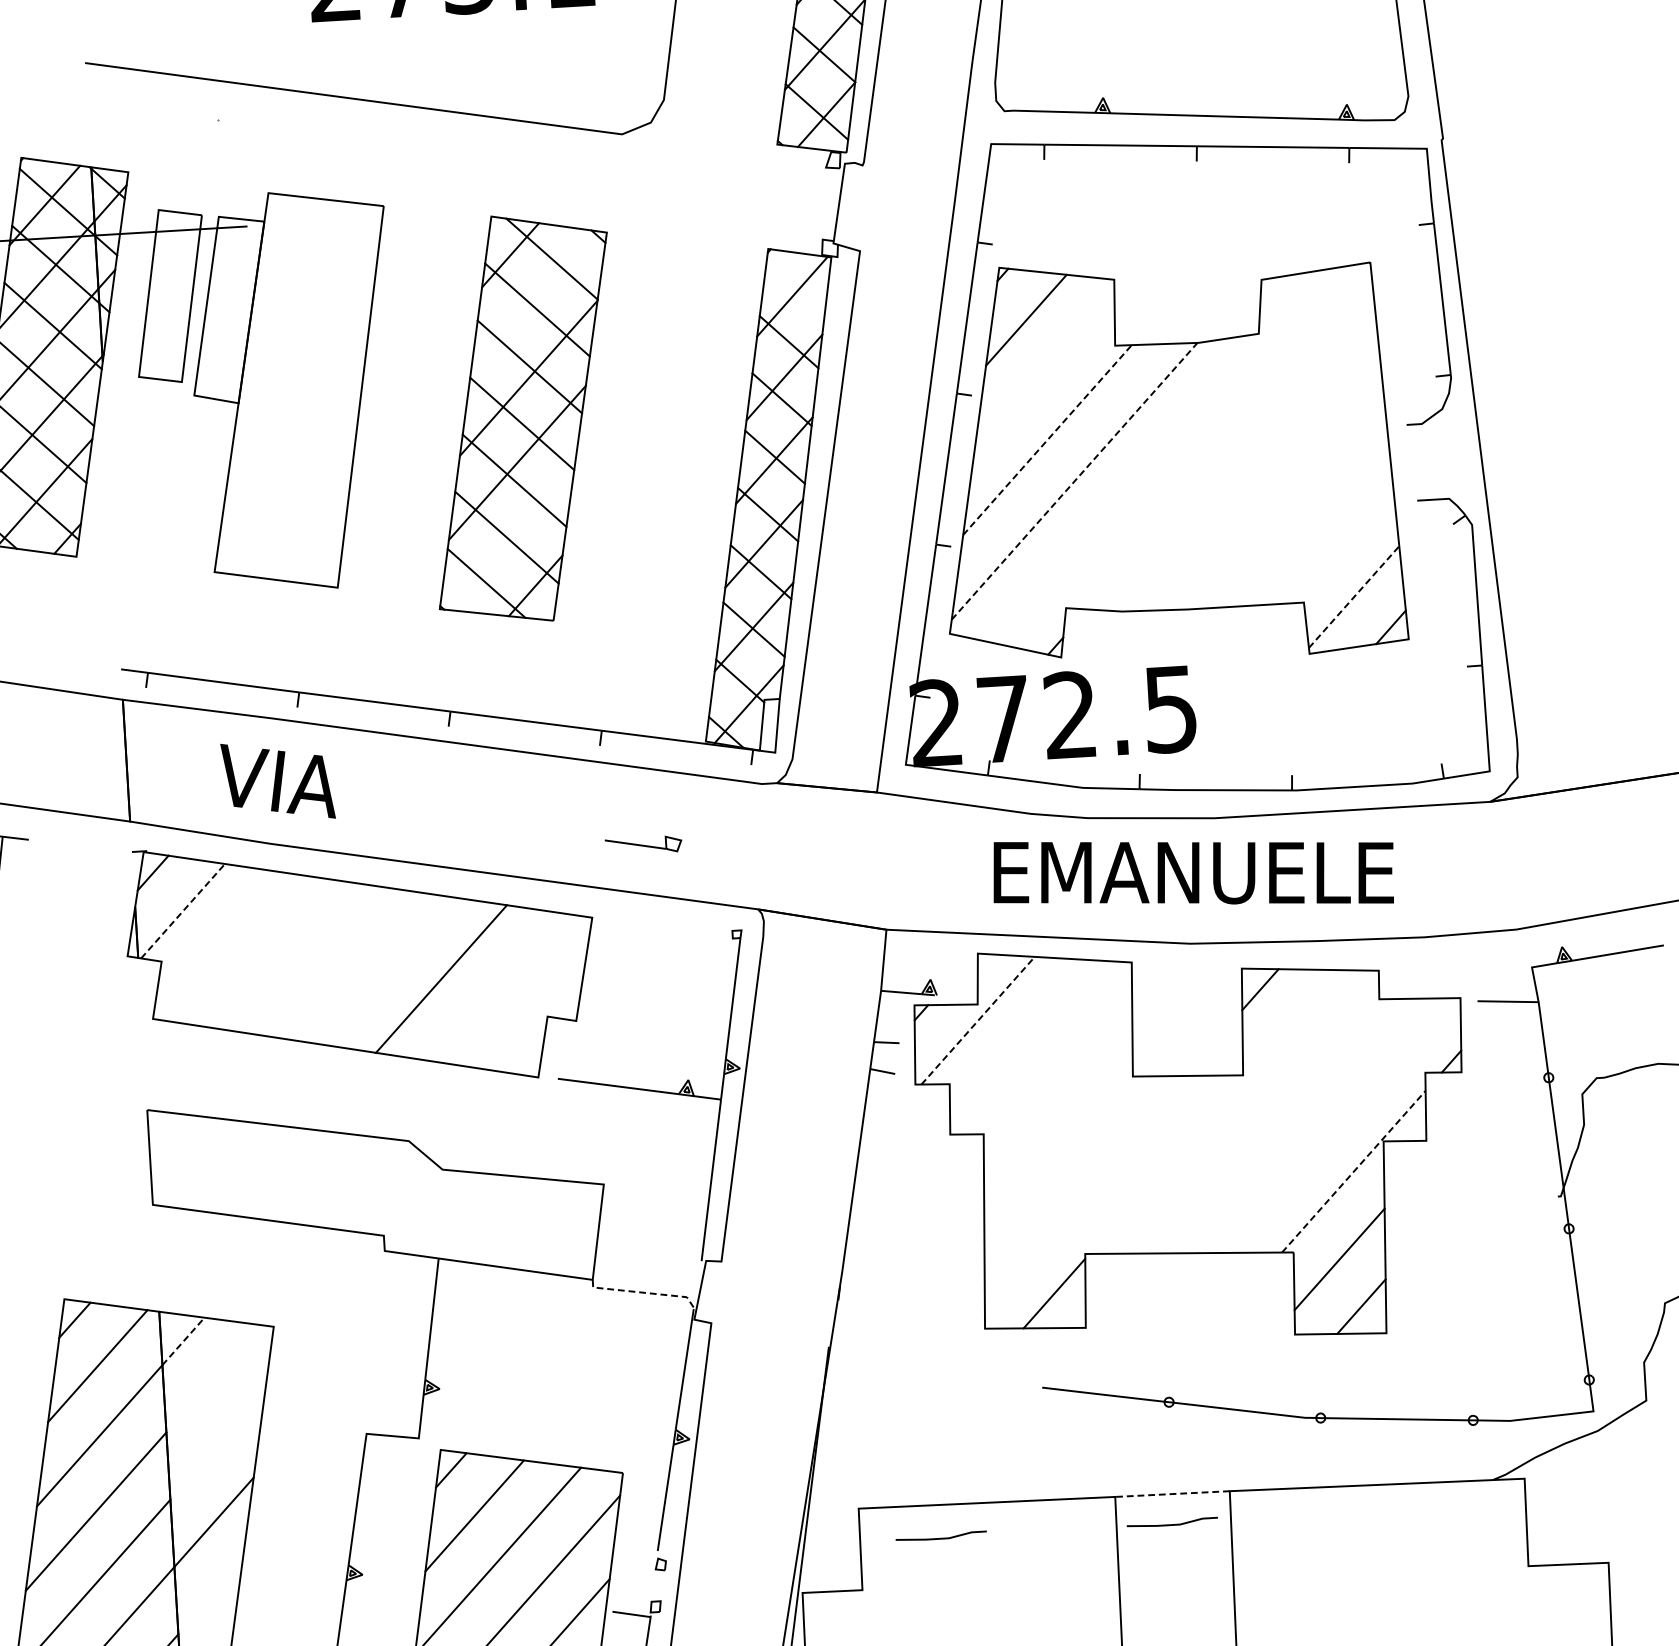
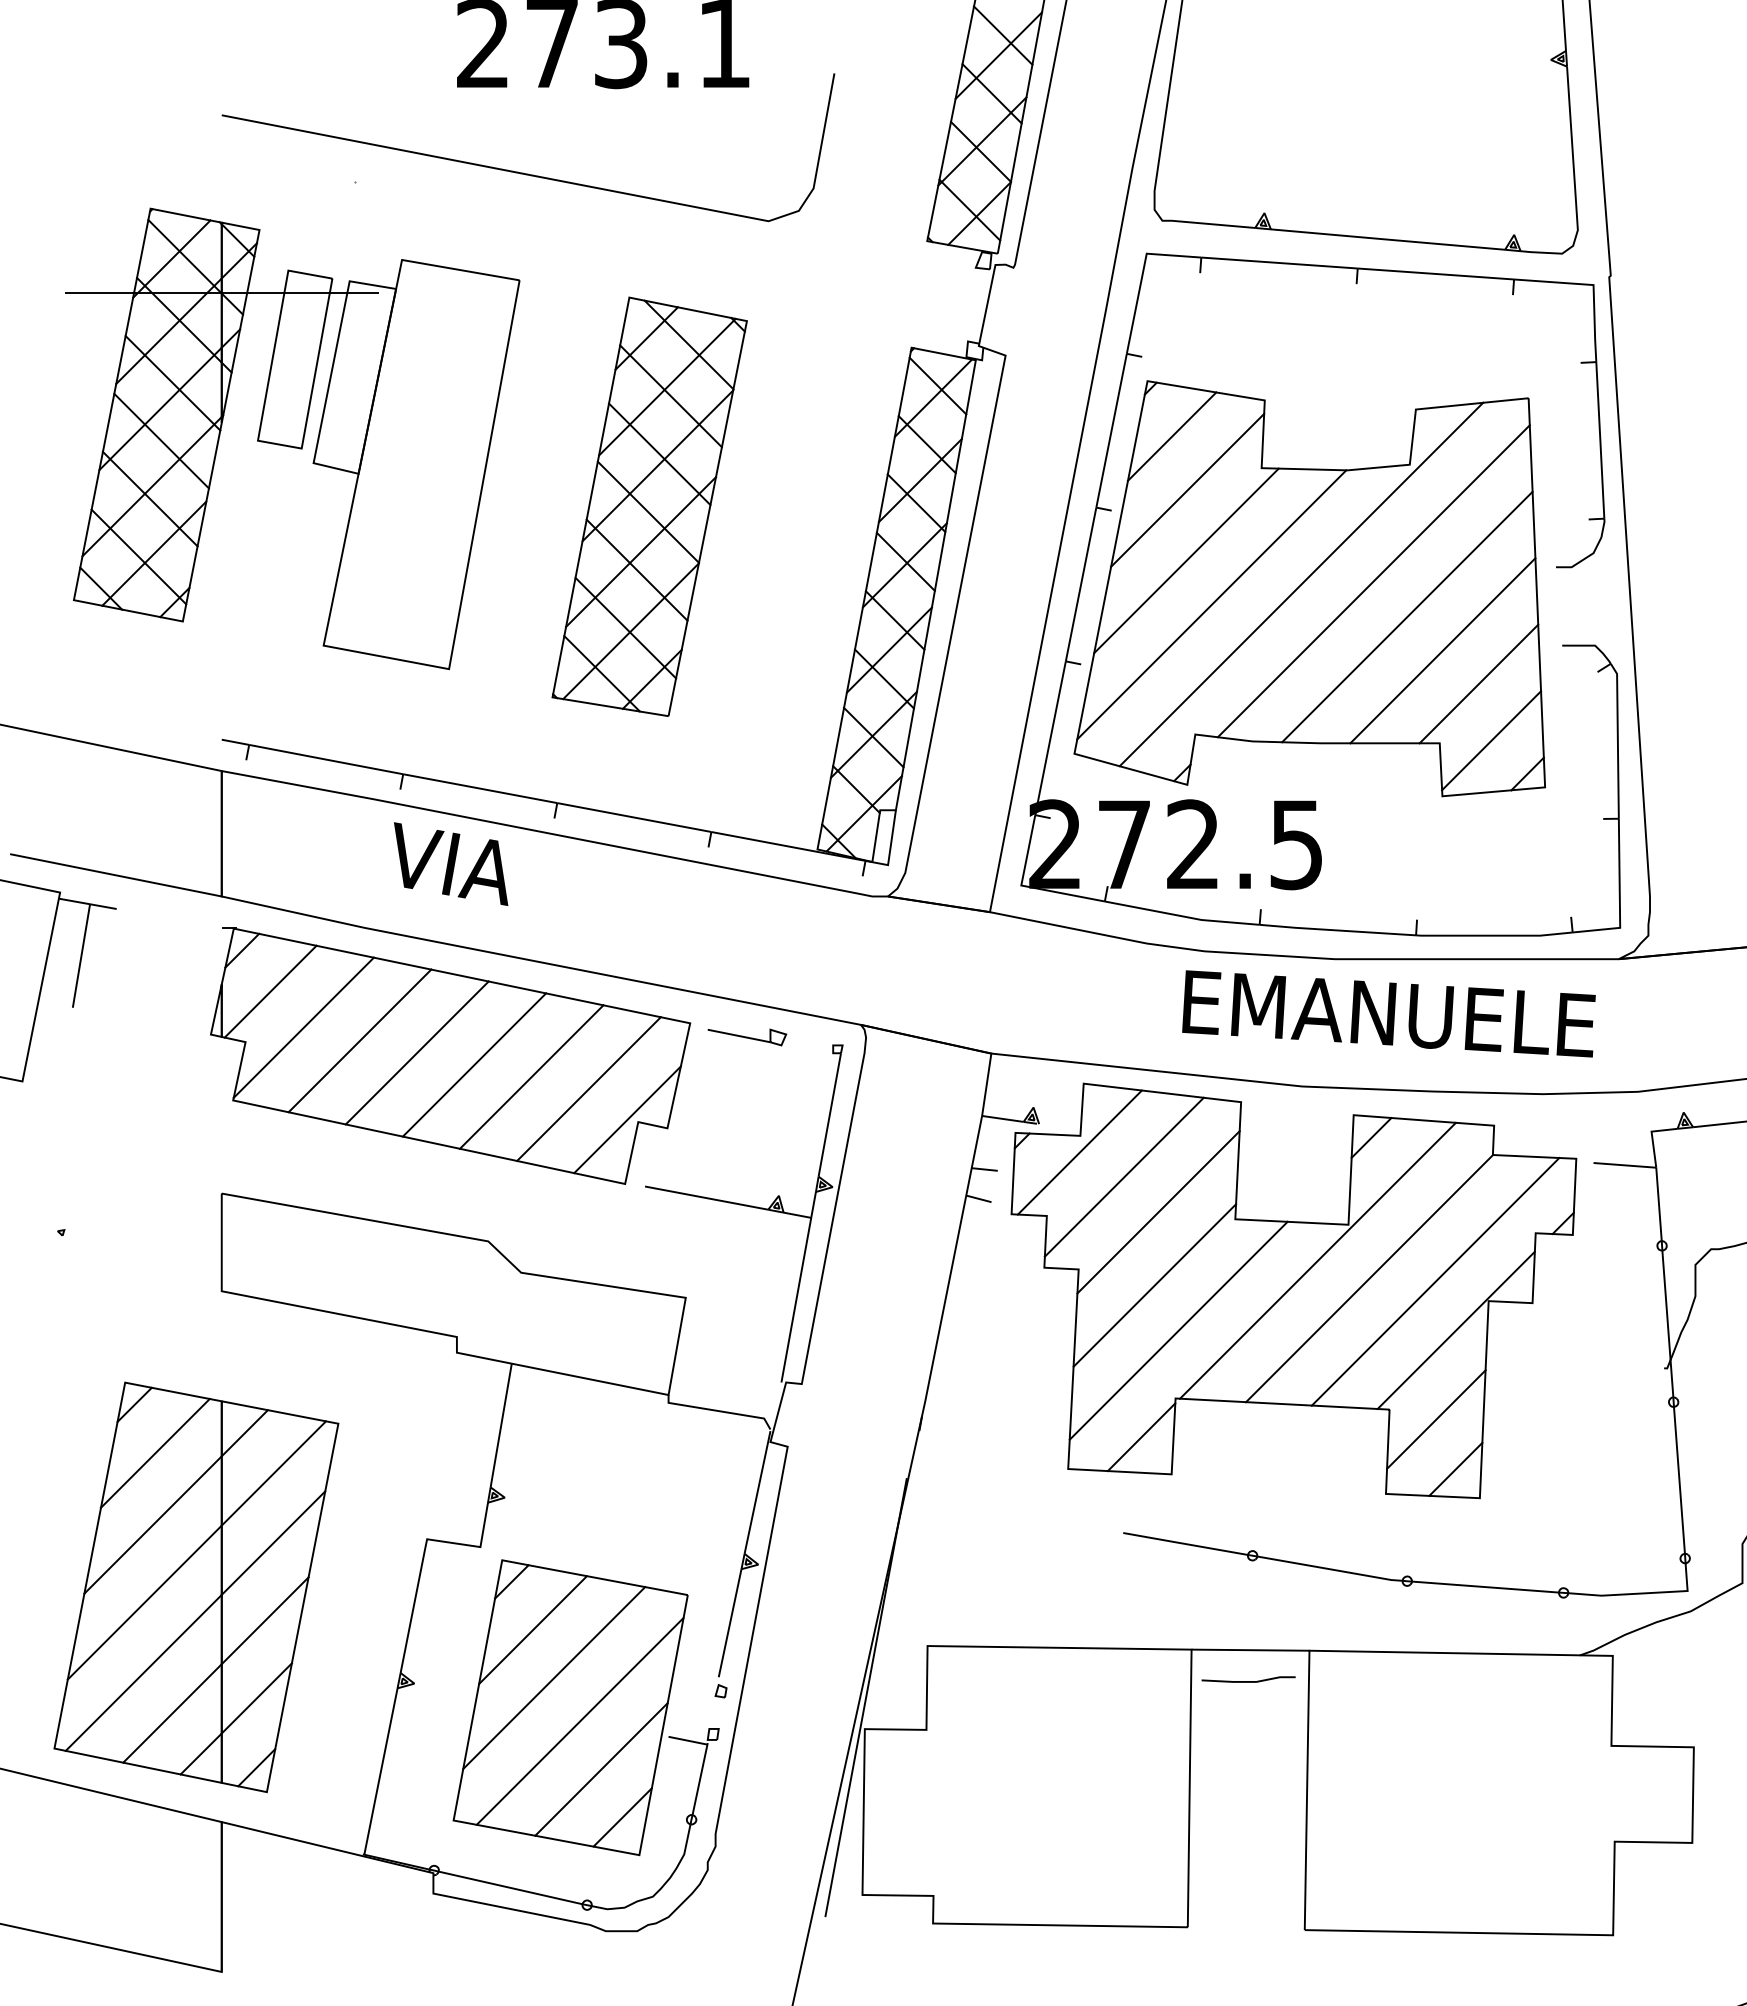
line: (795, 284) -> (937, 385), added
line: (533, 300) -> (667, 386), added
line: (1044, 370) -> (1187, 489), added
line: (1047, 439) -> (1186, 560), dashed -> solid
line: (1230, 449) -> (1373, 581), added
line: (1160, 456) -> (1301, 584), added
line: (1075, 480) -> (1212, 604), dashed -> solid
line: (1265, 481) -> (1407, 616), added
line: (1301, 512) -> (1442, 650), added
line: (511, 540) -> (630, 631), added
line: (1338, 542) -> (1478, 683), added
line: (1354, 596) -> (1491, 740), dashed -> solid
text: (278, 780) -> (451, 863), moved
part: (643, 845) -> (747, 1037), moved
text: (1193, 872) -> (1388, 1013), moved
line: (182, 911) -> (270, 991), dashed -> solid
line: (217, 944) -> (303, 1027), added
line: (272, 953) -> (359, 1040), added
line: (328, 961) -> (416, 1052), added
line: (385, 970) -> (474, 1064), added
line: (497, 986) -> (588, 1088), added
line: (536, 1014) -> (627, 1119), added
line: (977, 1020) -> (1079, 1152), dashed -> solid
line: (1021, 1041) -> (1123, 1176), added
line: (1057, 1074) -> (1158, 1212), added
line: (1215, 1111) -> (1317, 1260), added
line: (1330, 1125) -> (1435, 1281), added
line: (1266, 1126) -> (1369, 1278), added
line: (1058, 1145) -> (1154, 1285), added
line: (1354, 1171) -> (1456, 1330), dashed -> solid
line: (1084, 1187) -> (1178, 1330), added
line: (642, 1293) -> (718, 1411), dashed -> solid
line: (183, 1341) -> (244, 1433), dashed -> solid
line: (213, 1378) -> (273, 1473), added
line: (217, 1445) -> (273, 1542), added
line: (1172, 1494) -> (1250, 1650), dashed -> solid
line: (941, 1538) -> (1010, 1681), removed
line: (210, 1598) -> (256, 1698), added

